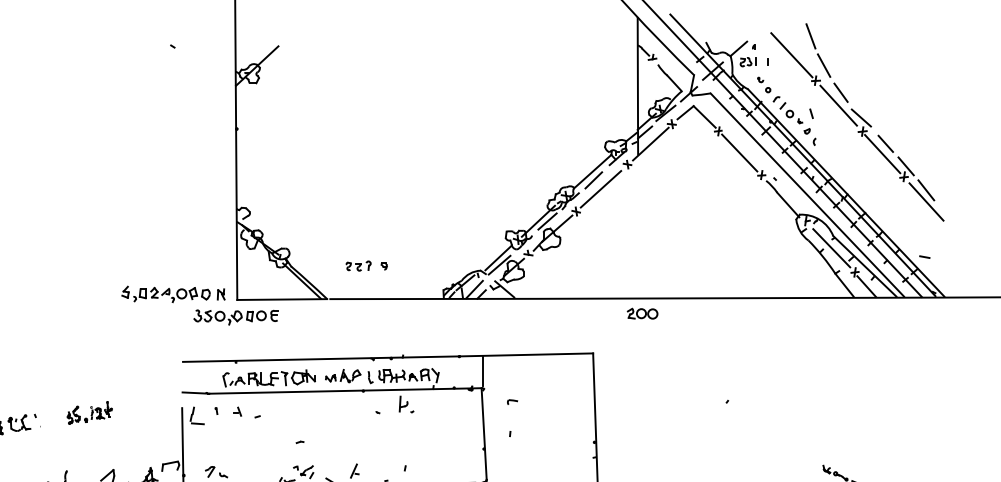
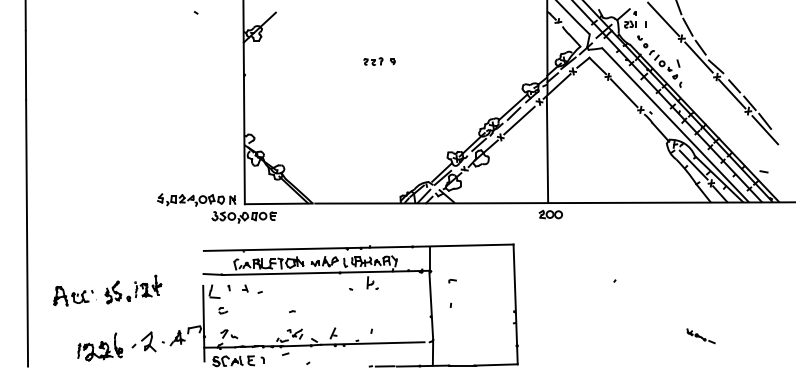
line: (638, 227) -> (547, 149), added
part: (366, 265) -> (379, 61), moved
part: (89, 412) -> (133, 289), size x1.67
part: (209, 440) -> (223, 310), added

